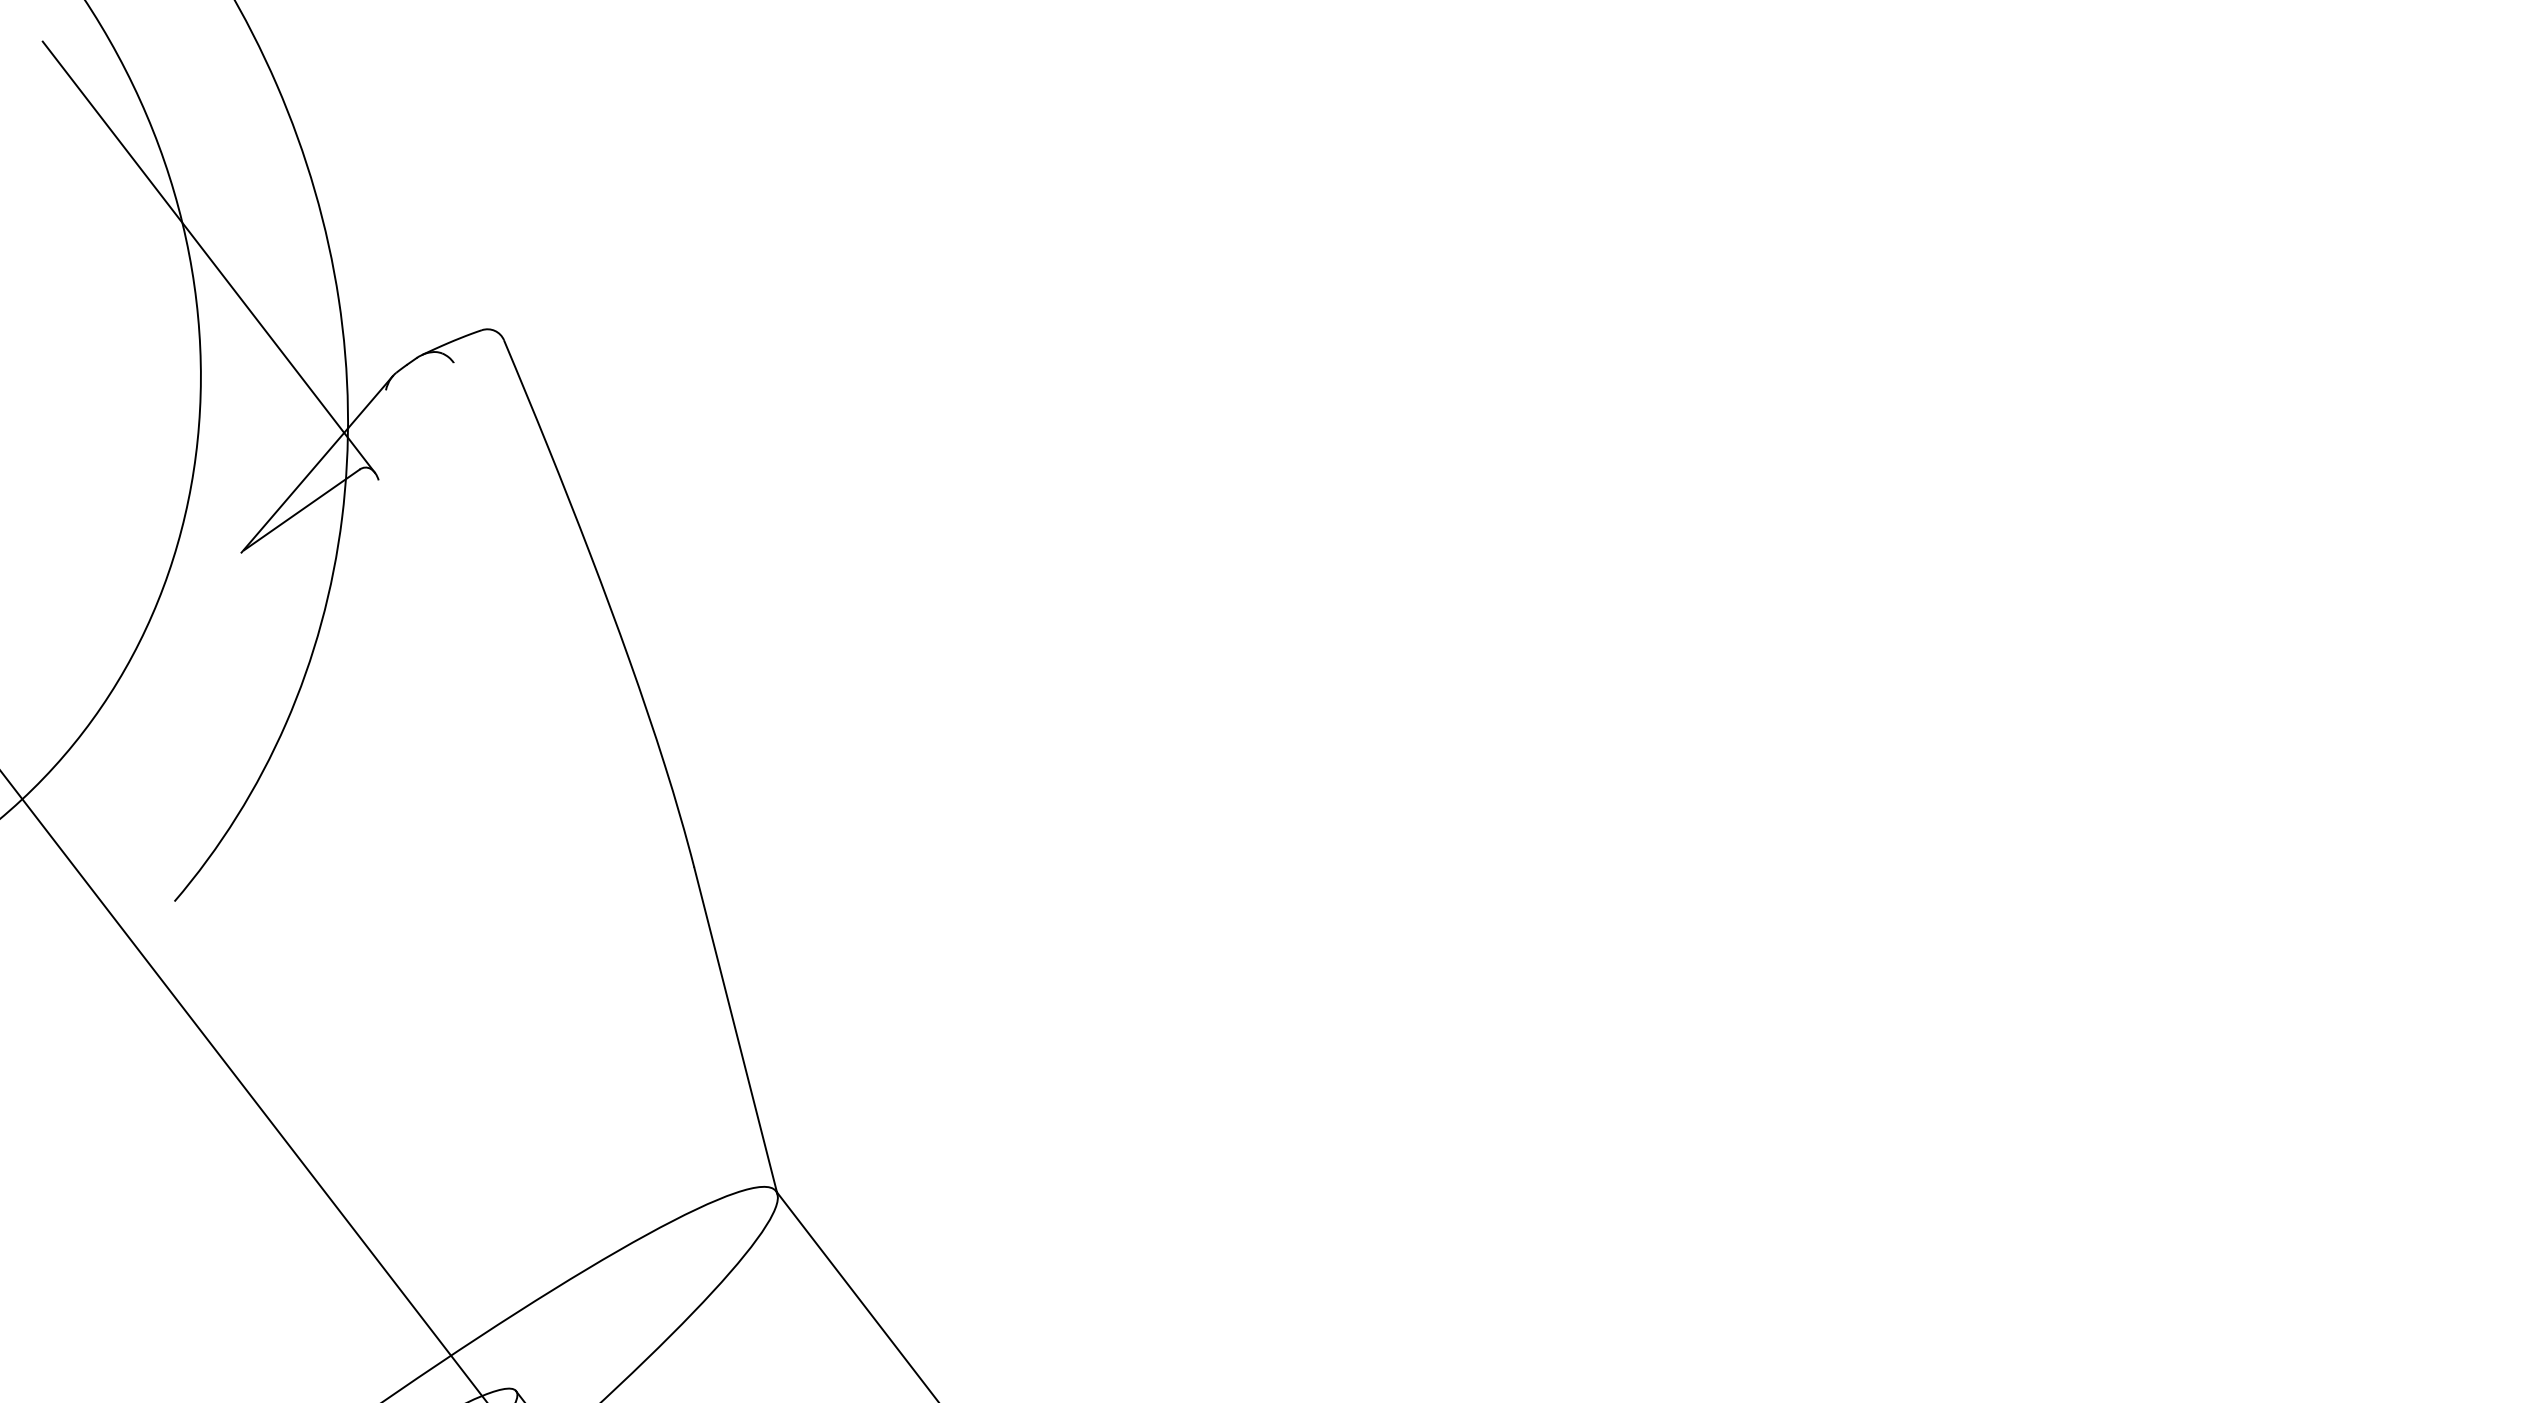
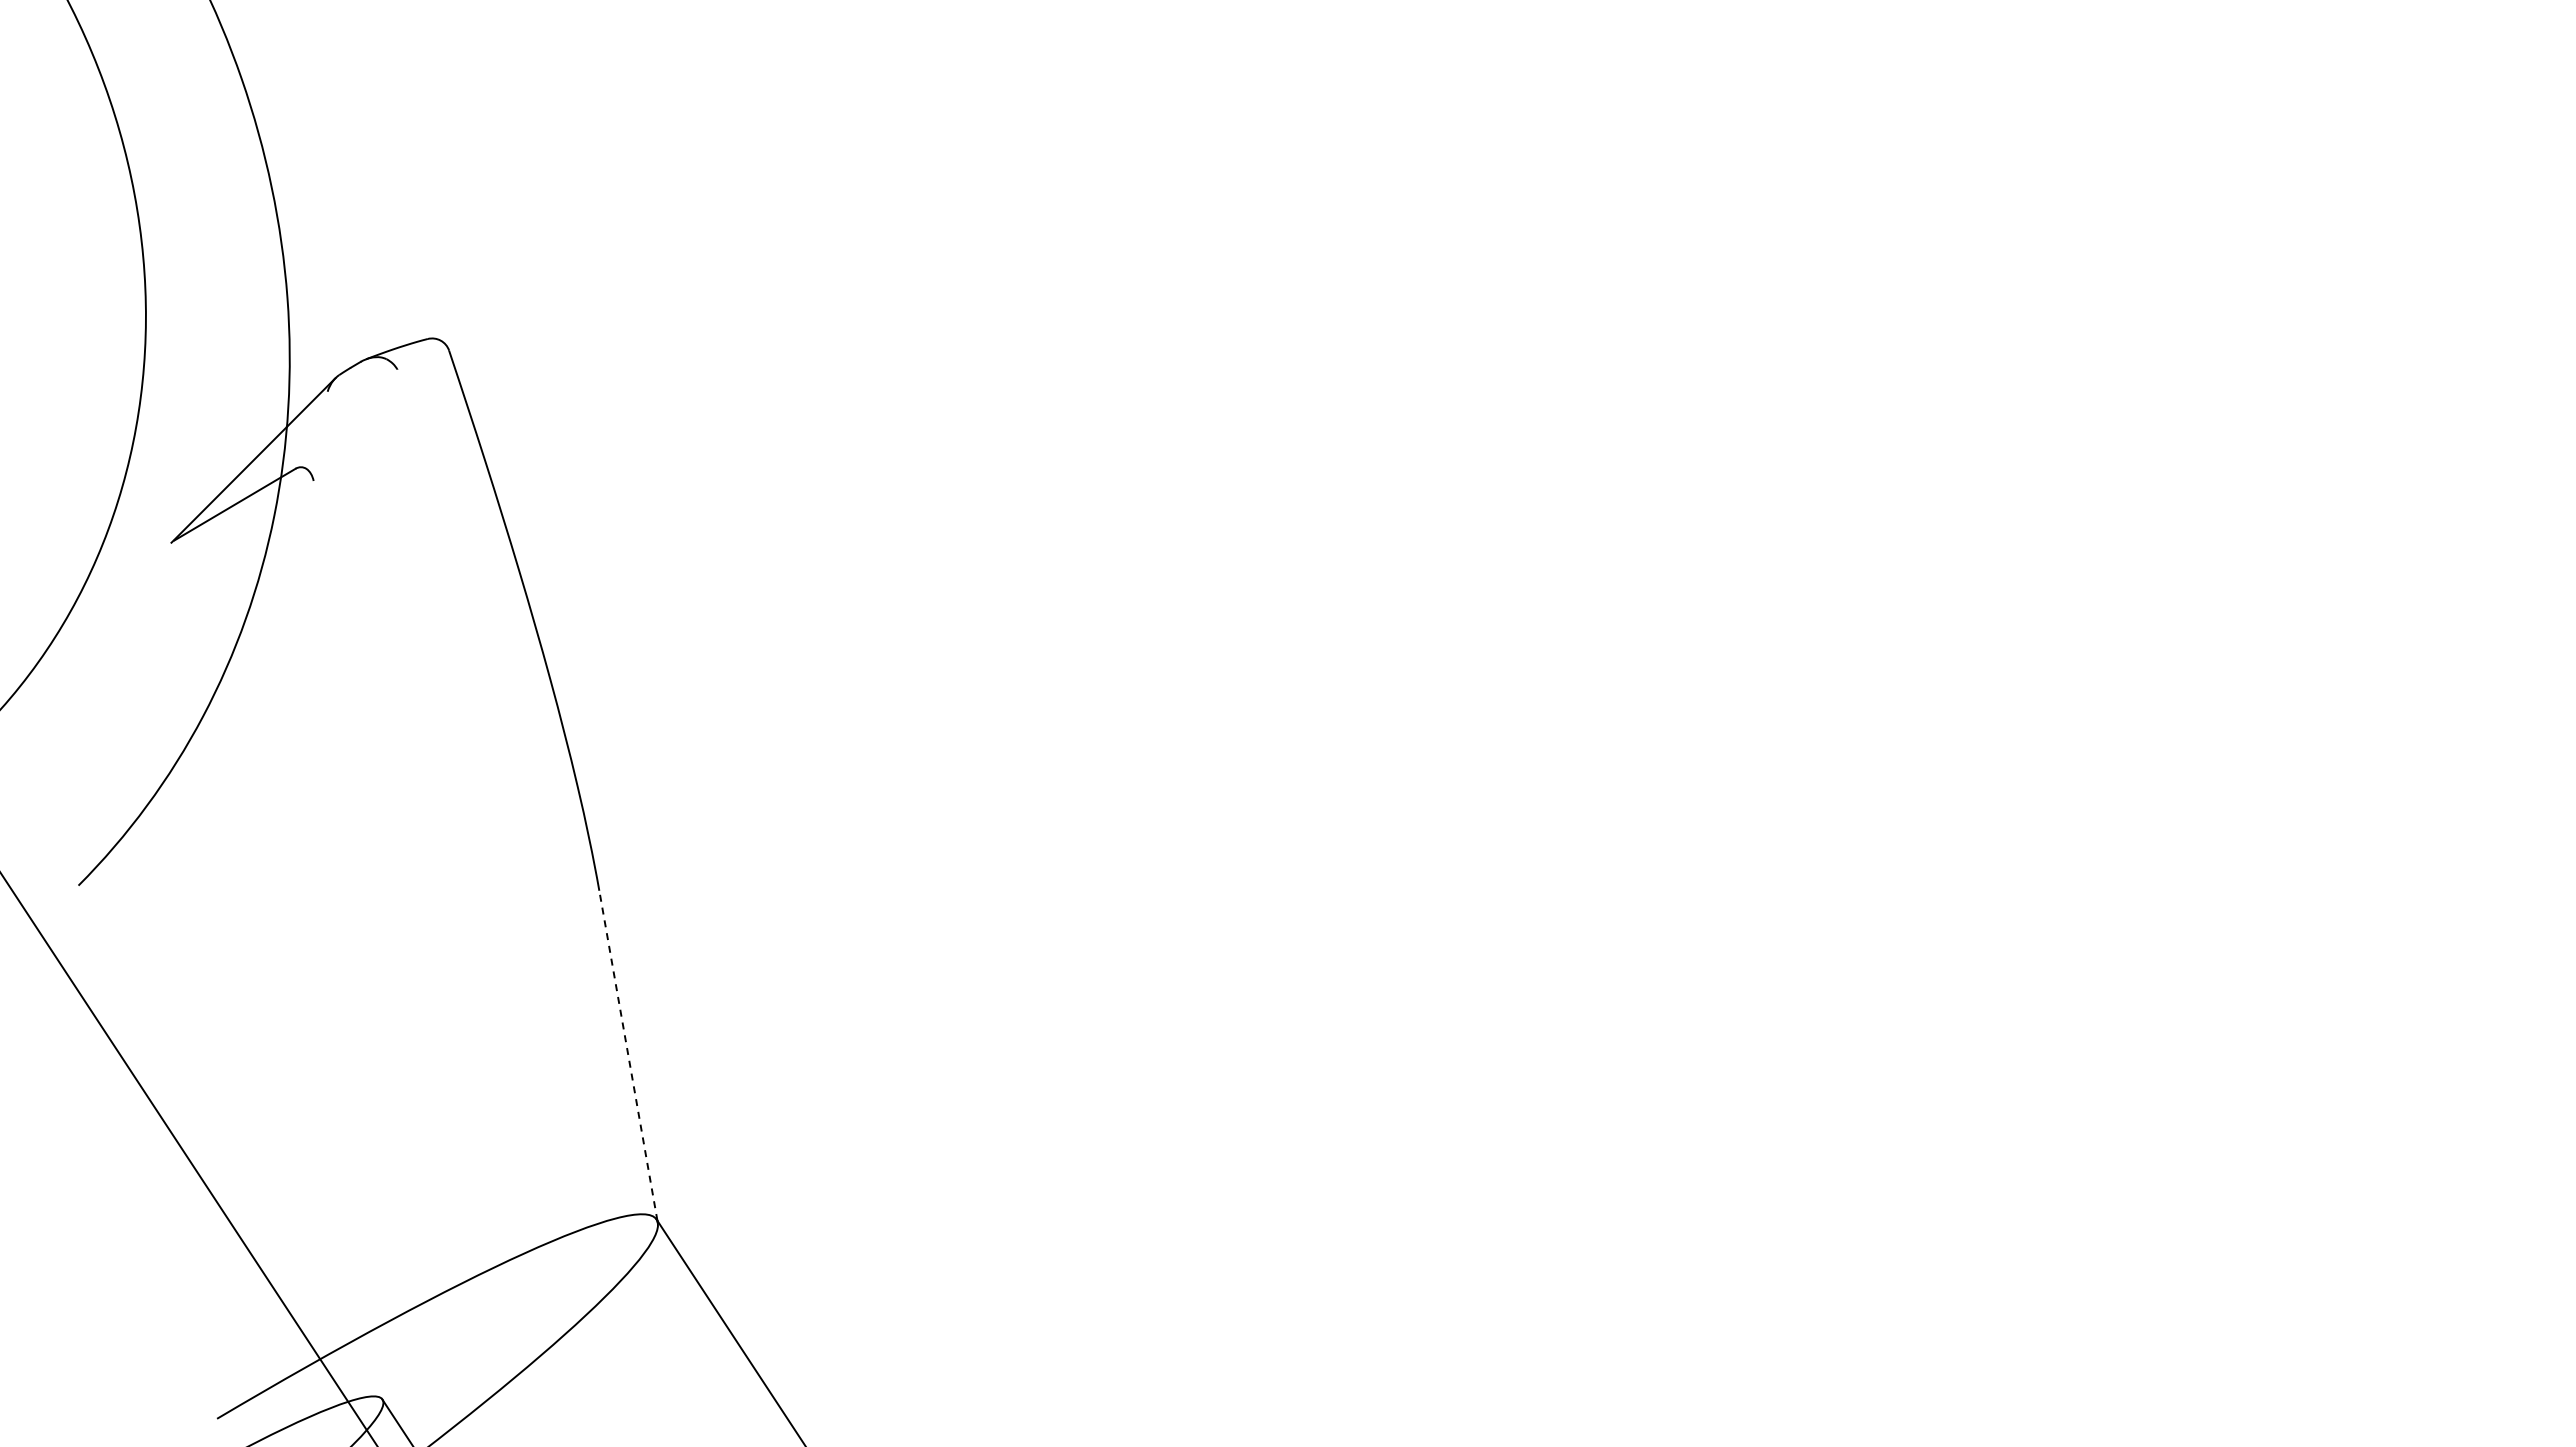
line: (208, 257) -> (160, 245), removed
line: (735, 1029) -> (628, 1055), solid -> dashed

